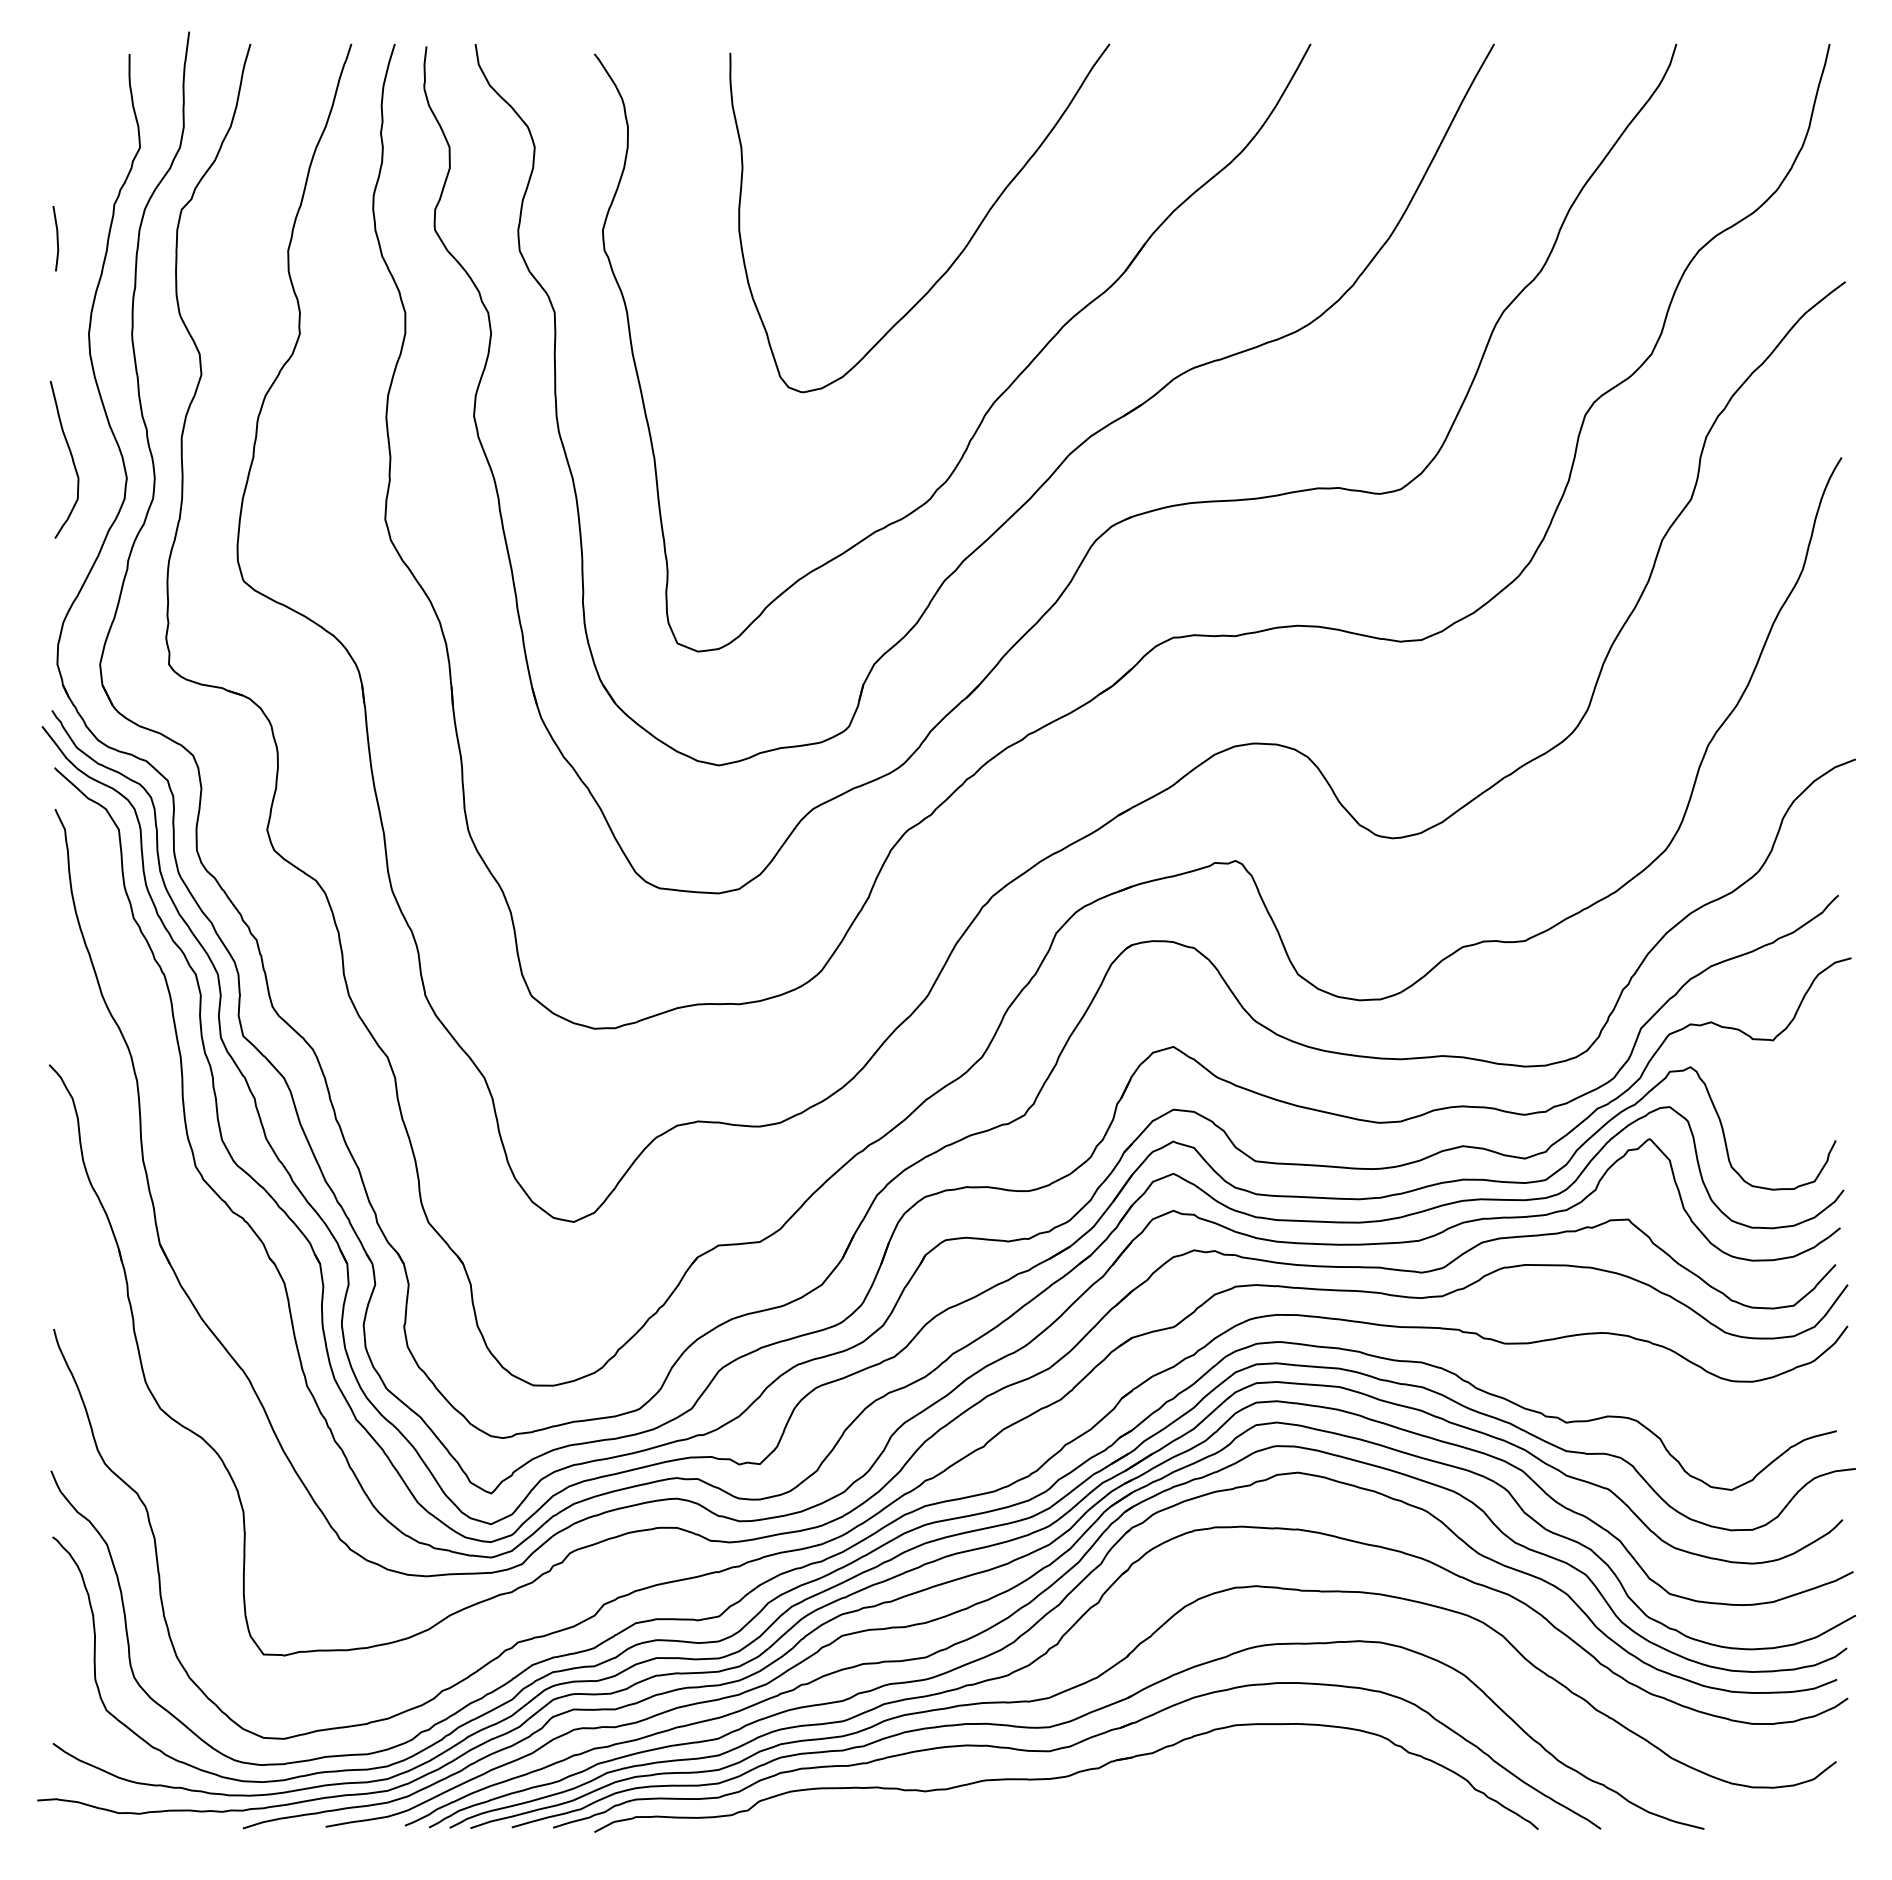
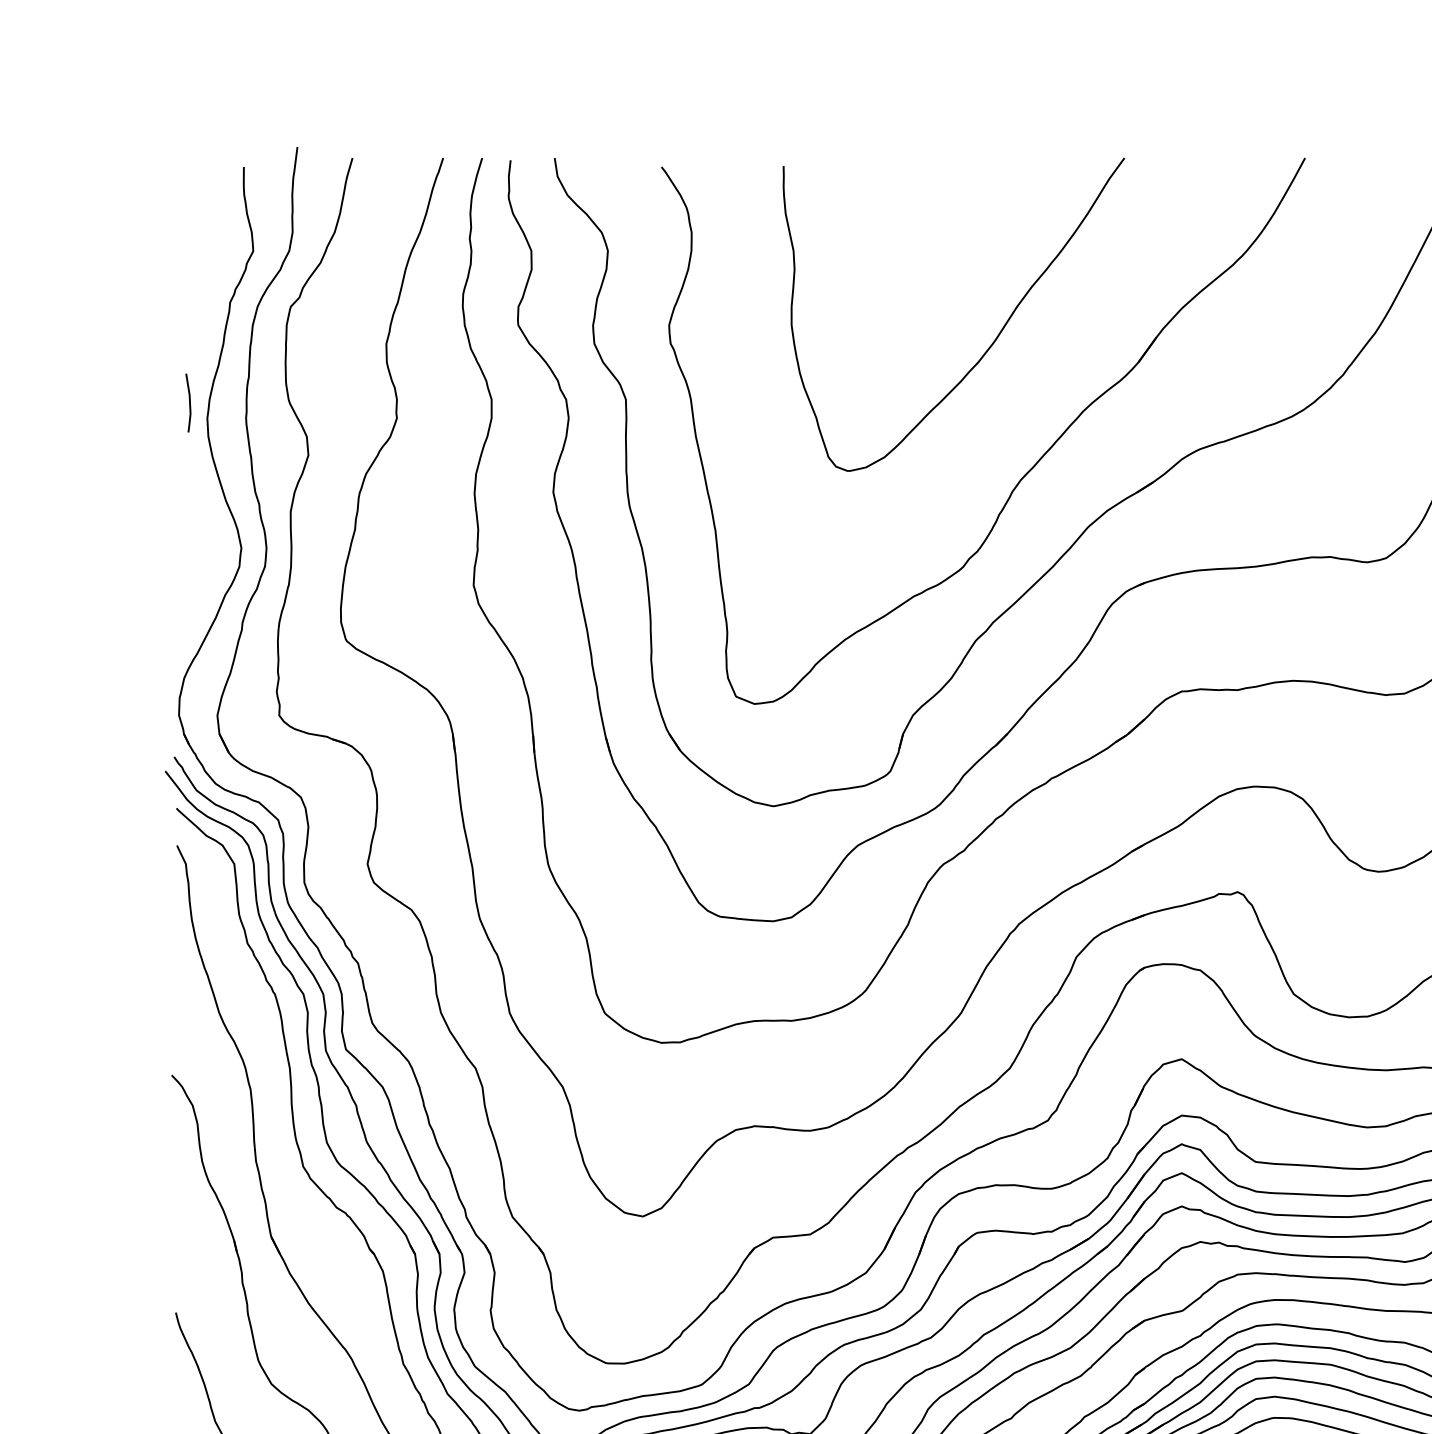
line: (56, 238) -> (188, 402), moved
curve: (71, 459) -> (191, 531), removed

